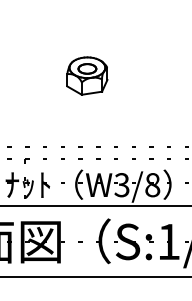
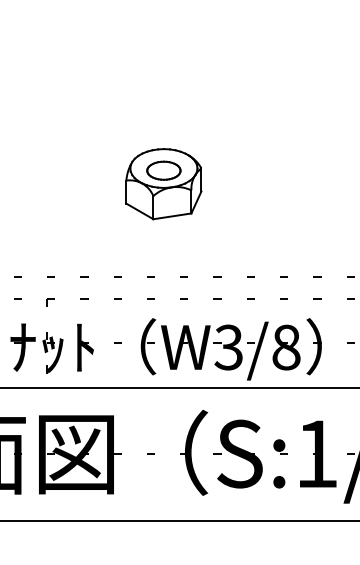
part: (87, 75) -> (164, 183), moved

